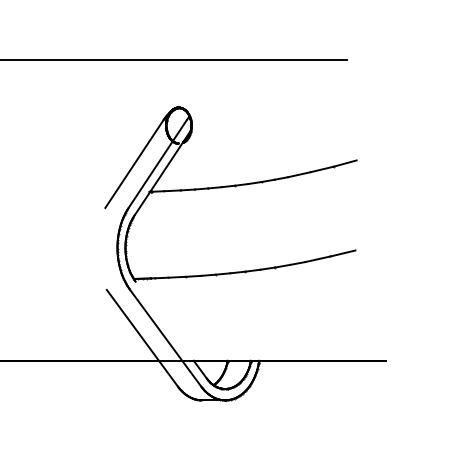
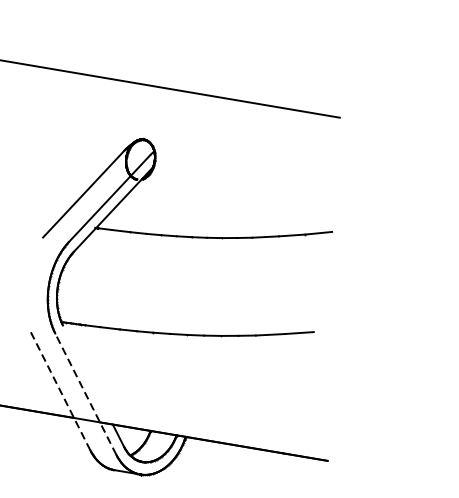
line: (142, 337) -> (60, 388), solid -> dashed
line: (165, 337) -> (85, 393), solid -> dashed

